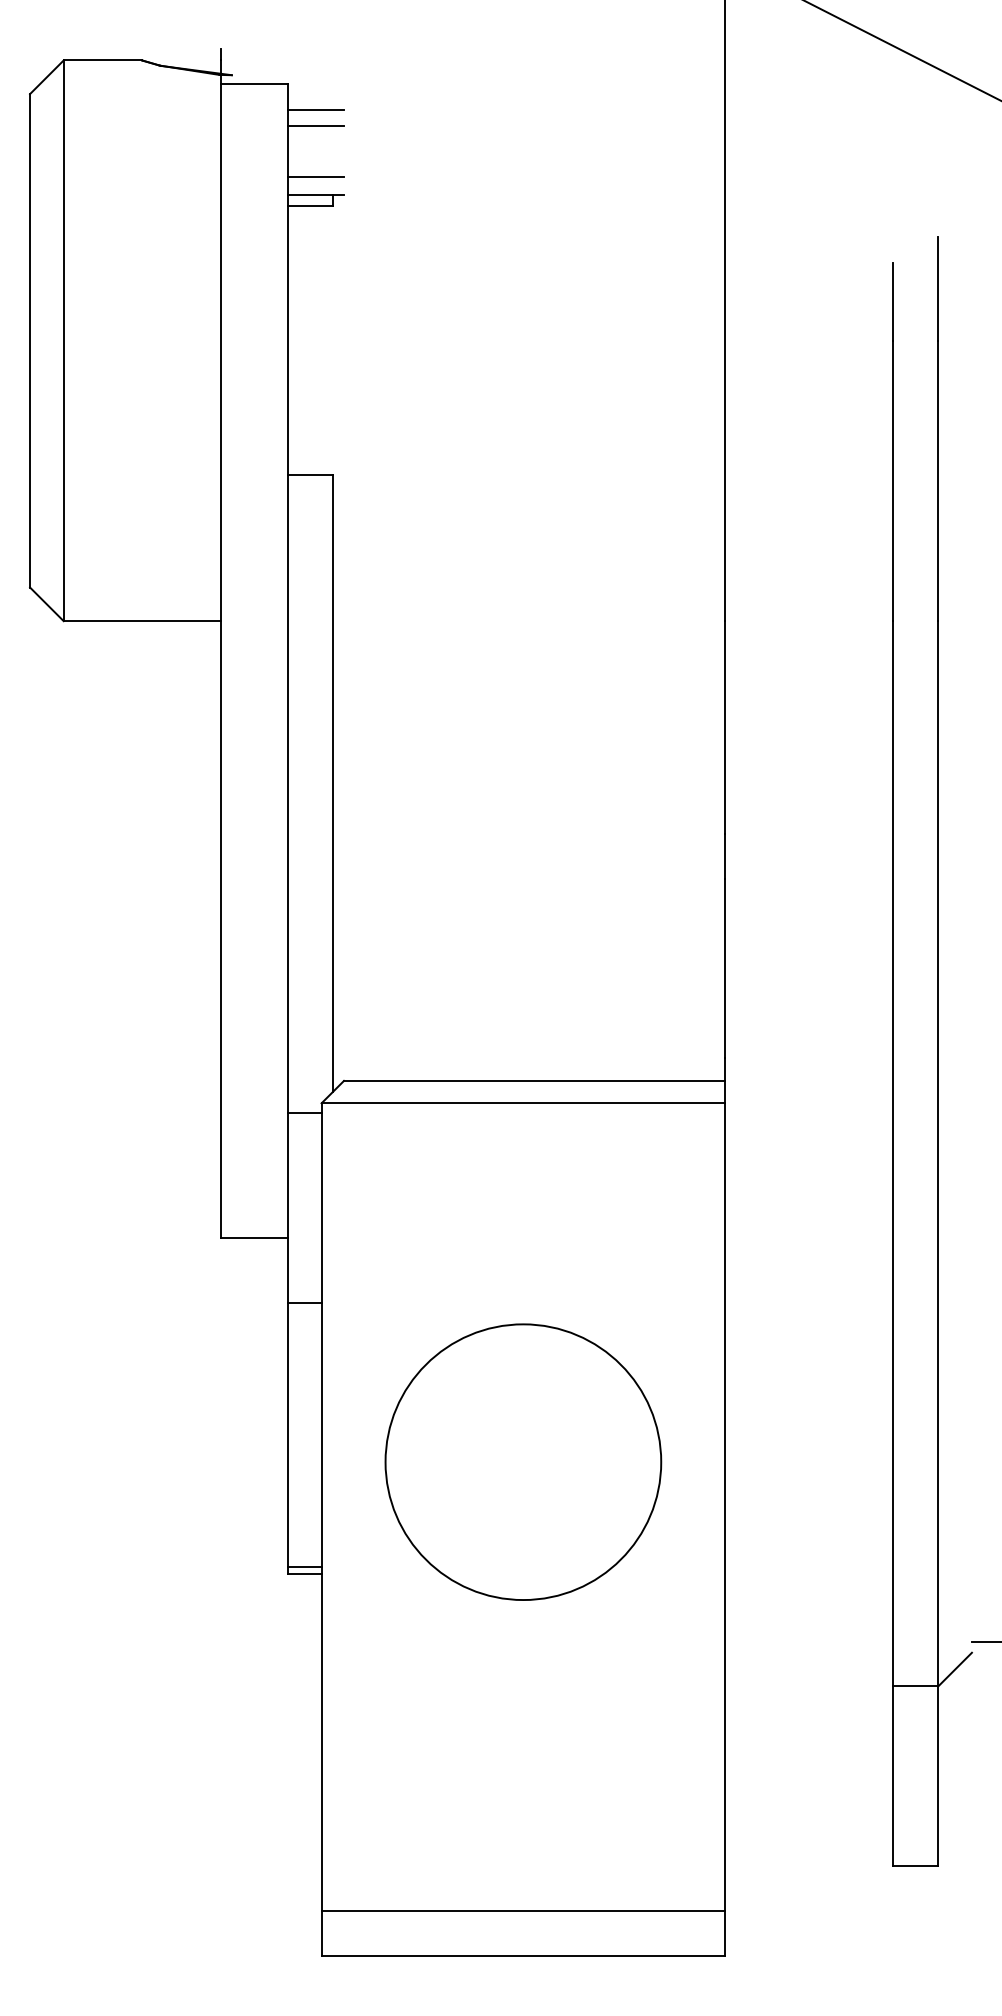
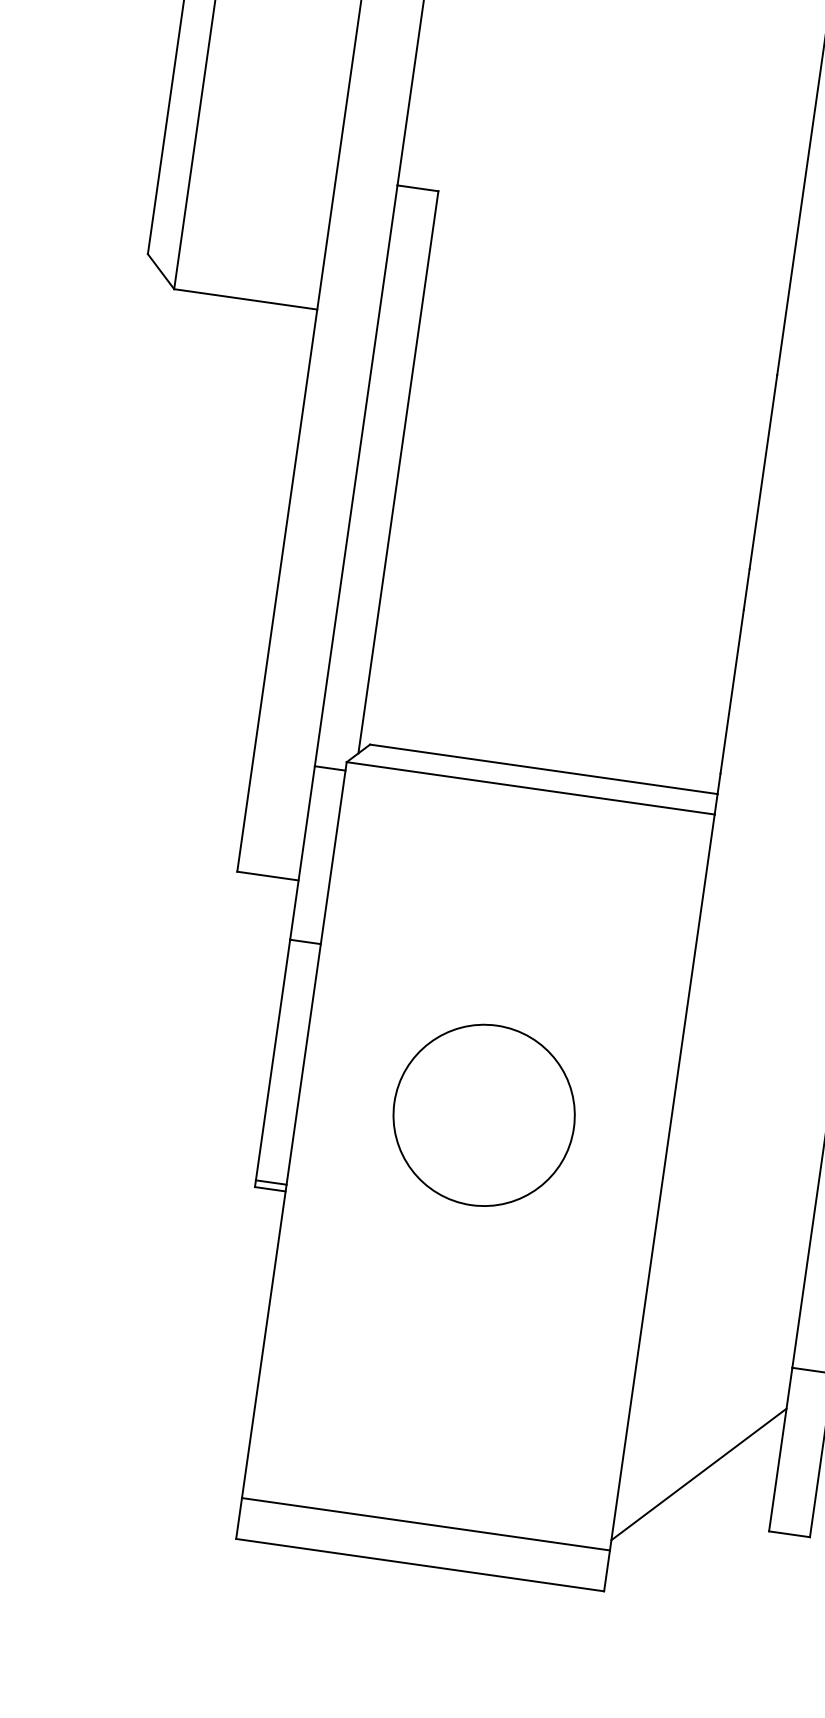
circle: (523, 1461) -> (484, 1114), size x0.71
line: (809, 1815) -> (699, 1474), added

